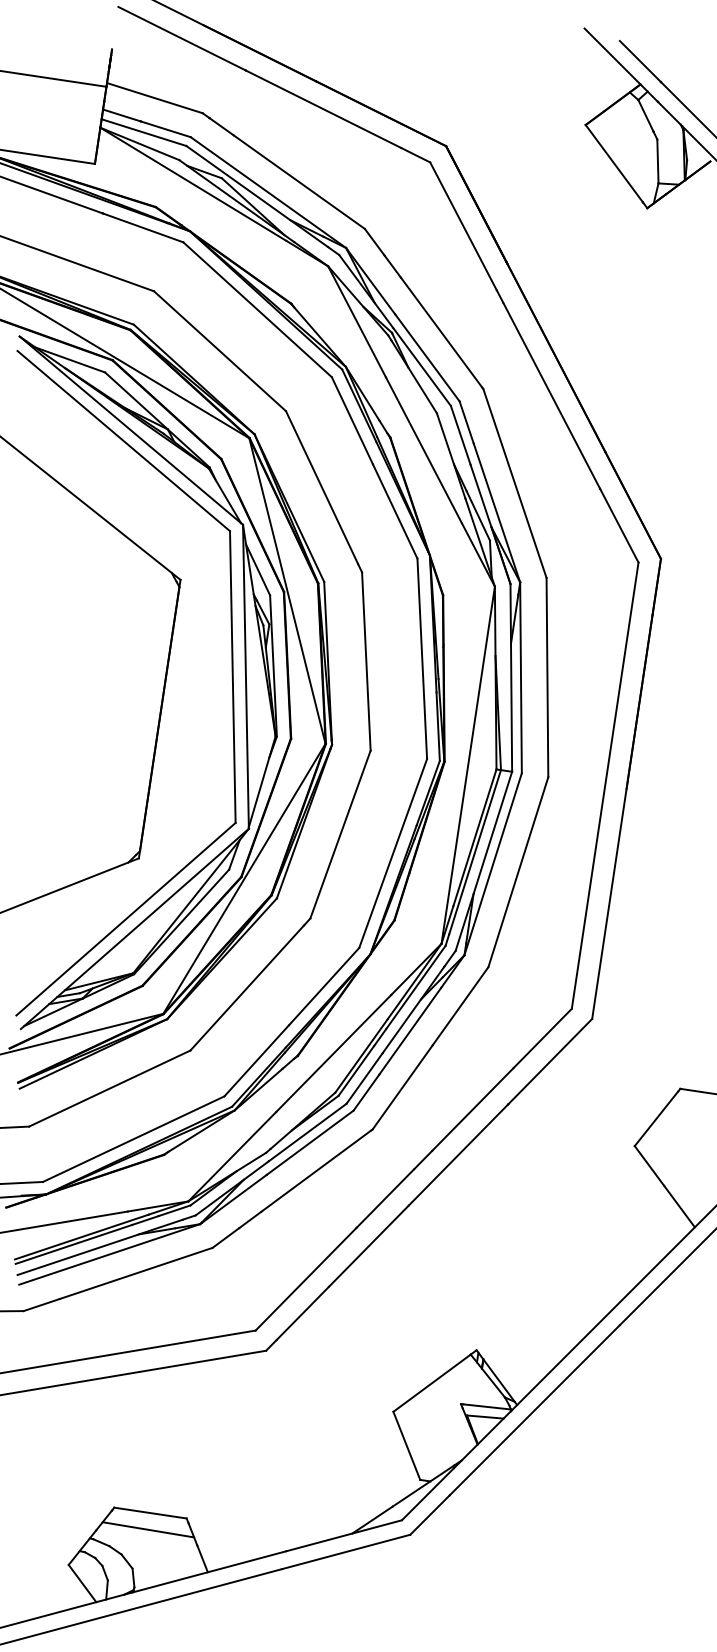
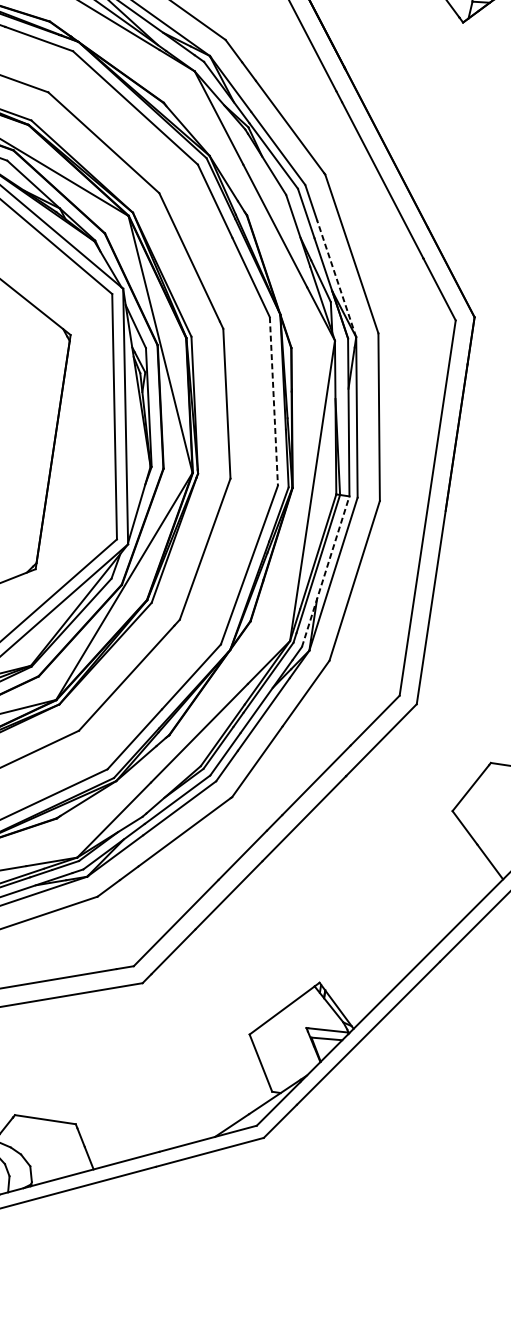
line: (496, 512) -> (336, 278), solid -> dashed
line: (422, 659) -> (274, 401), solid -> dashed
line: (483, 861) -> (325, 571), solid -> dashed
line: (148, 1529) -> (43, 1133), removed

